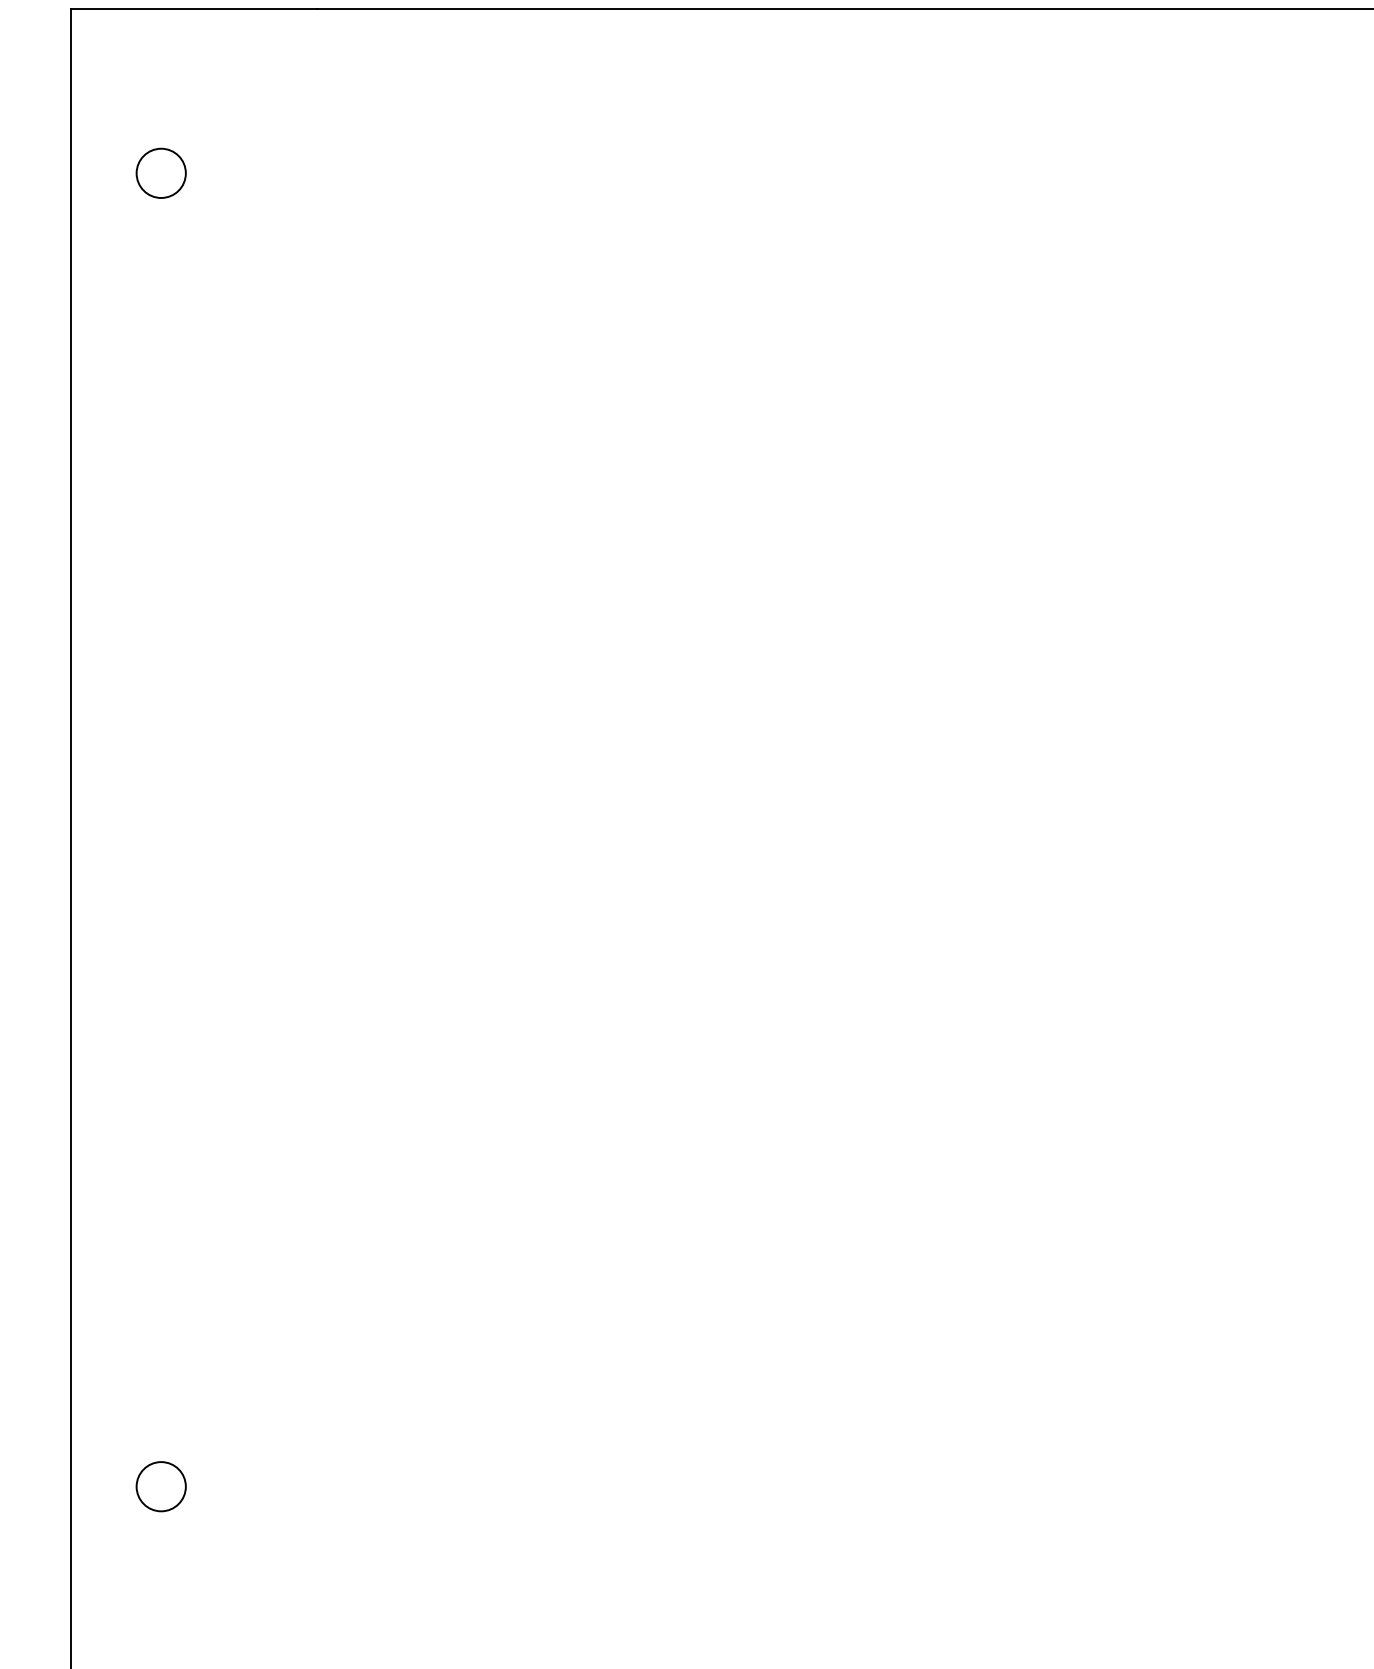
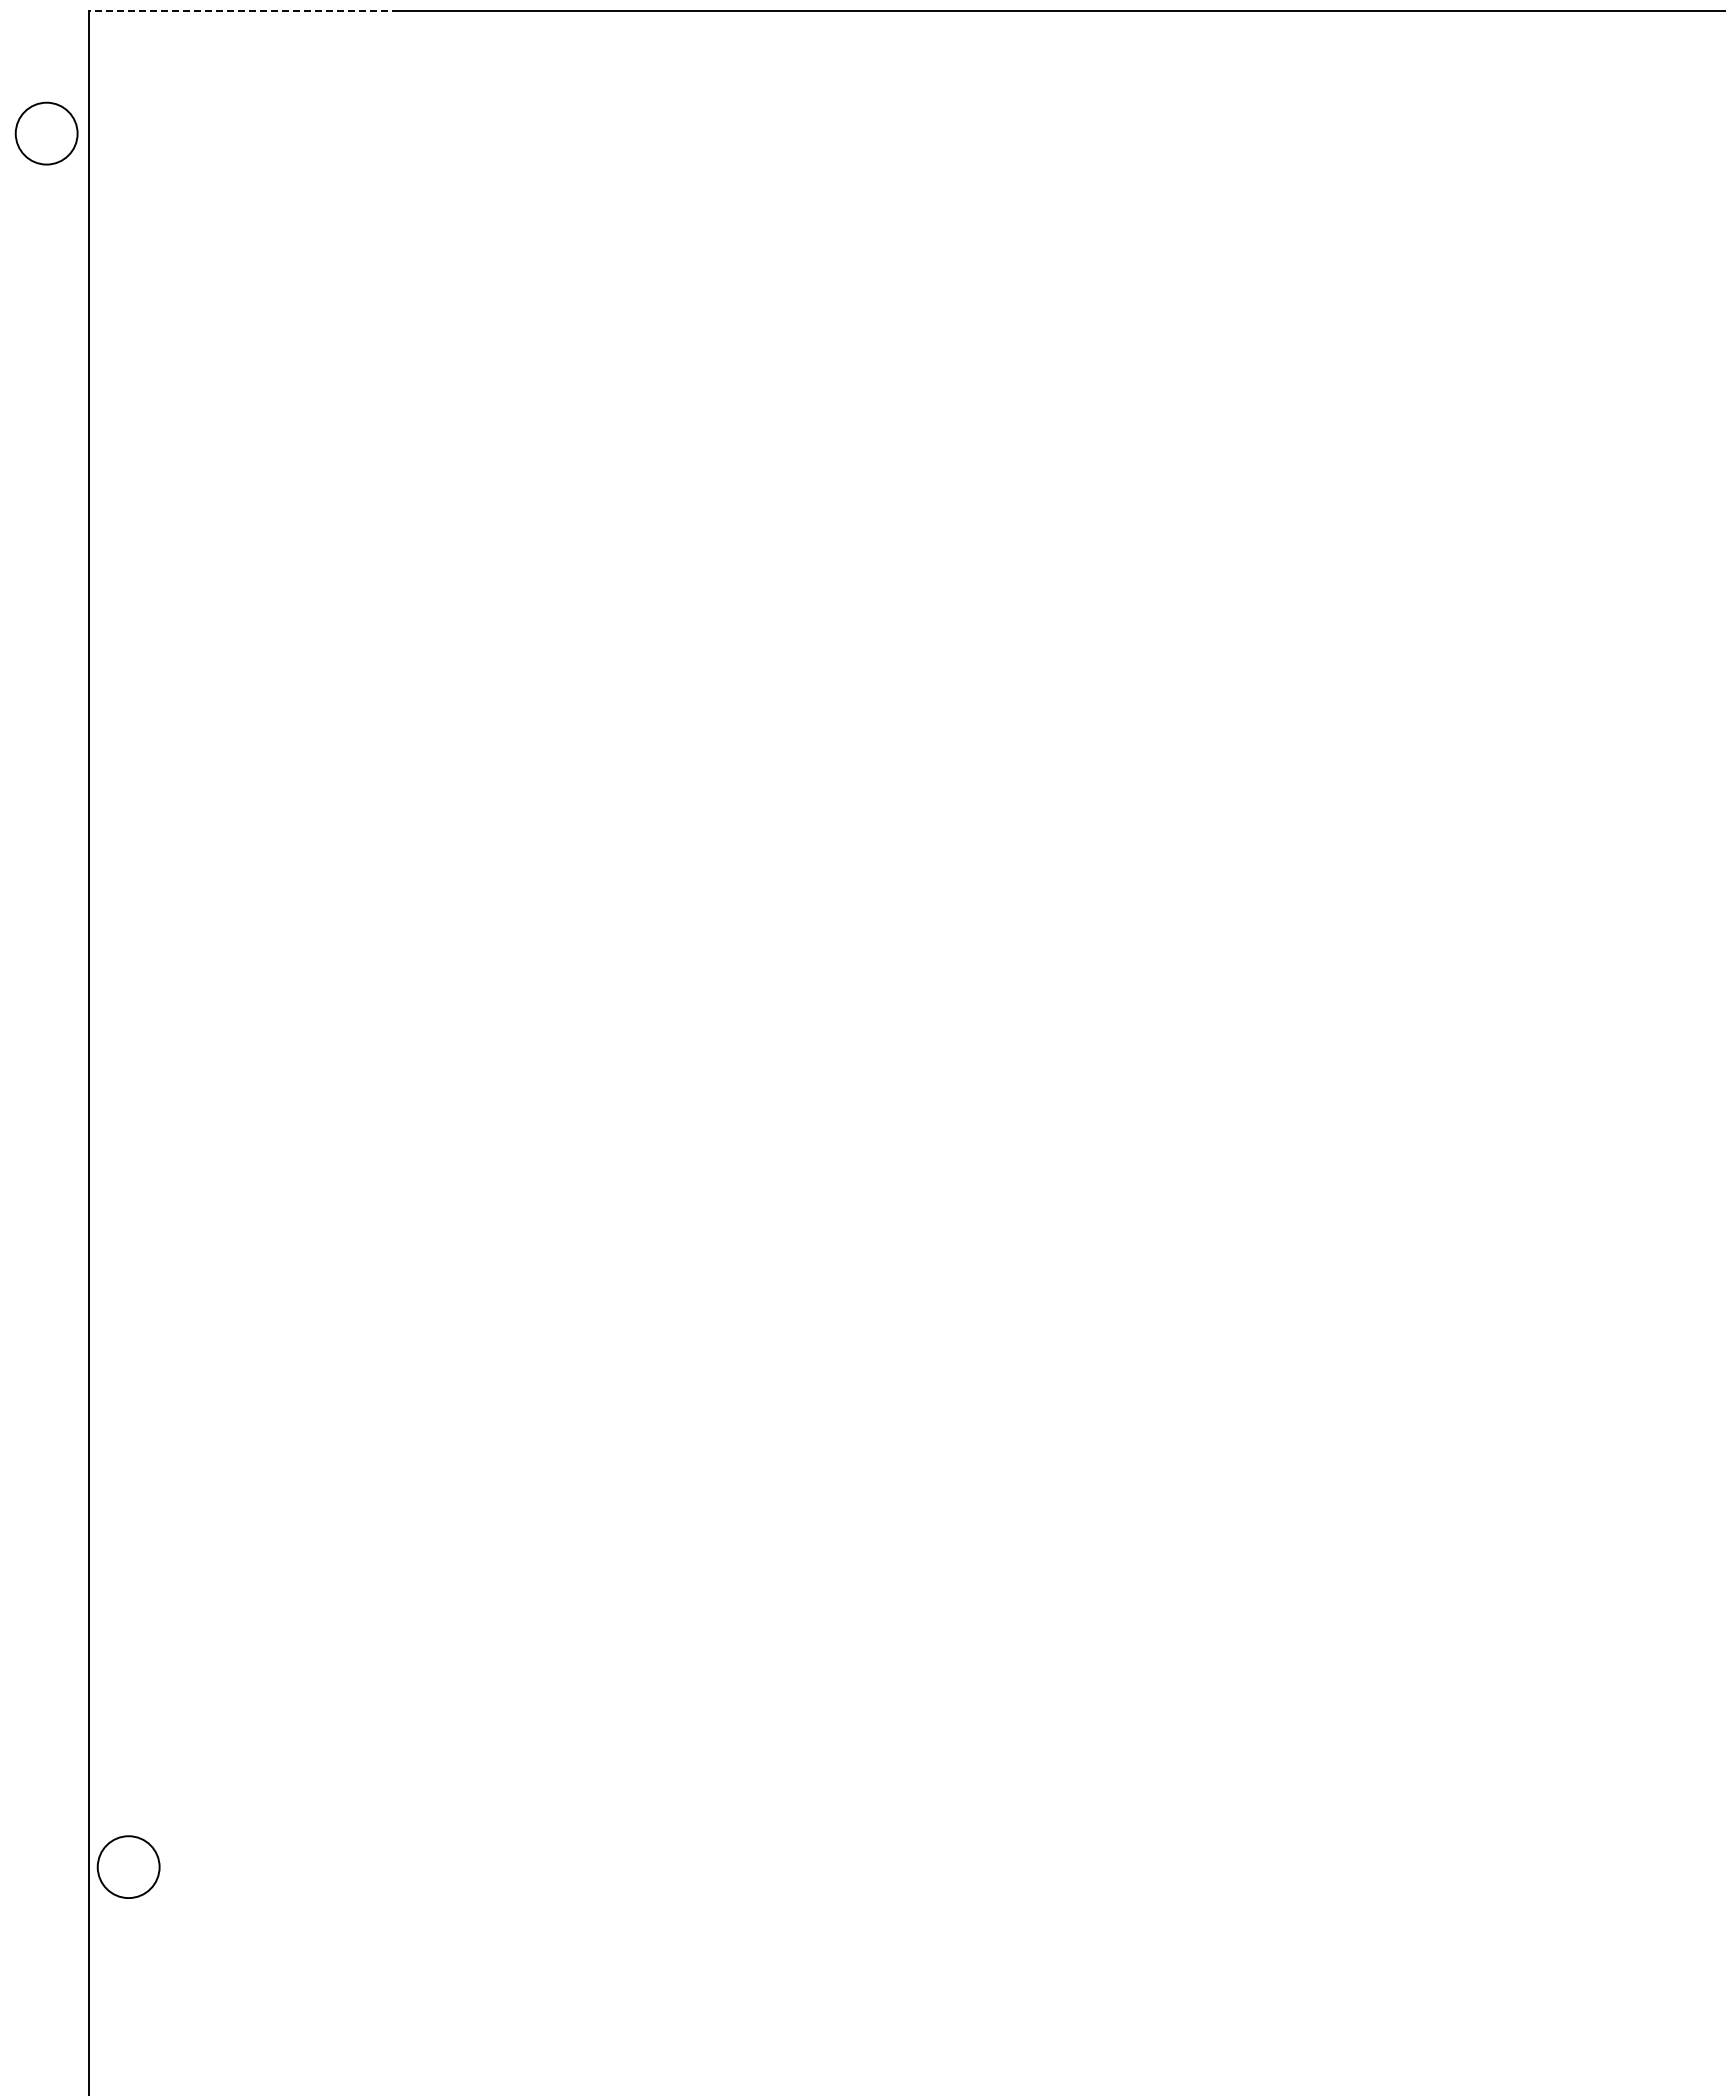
line: (193, 9) -> (243, 11), solid -> dashed
circle: (161, 173) -> (46, 133), moved
circle: (161, 1486) -> (128, 1866), moved

